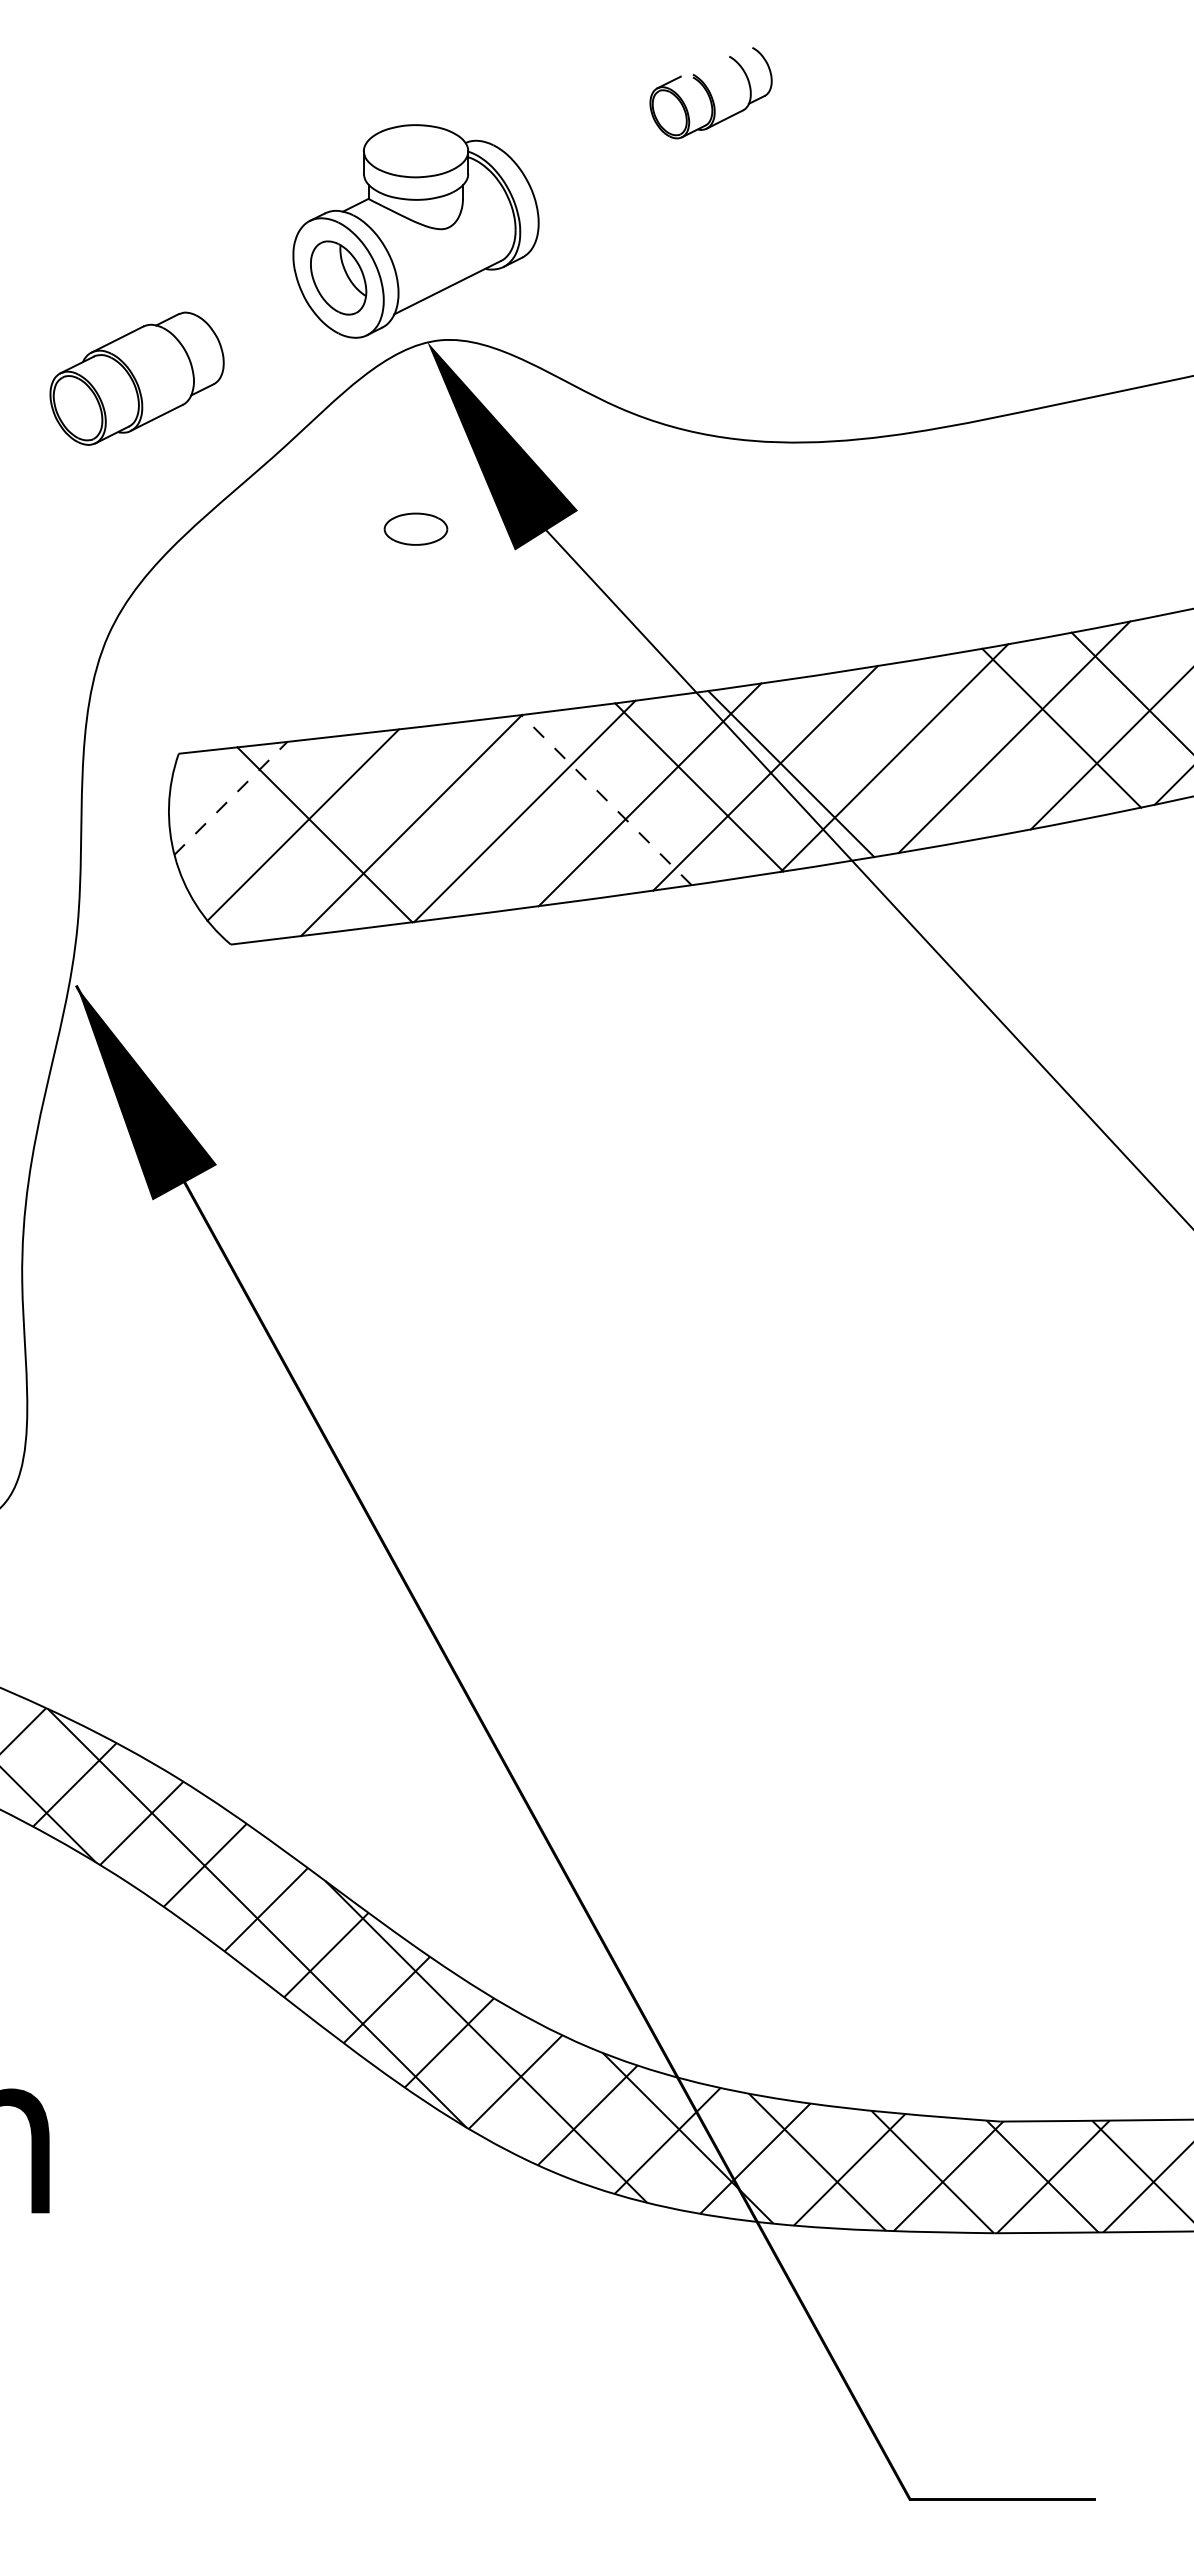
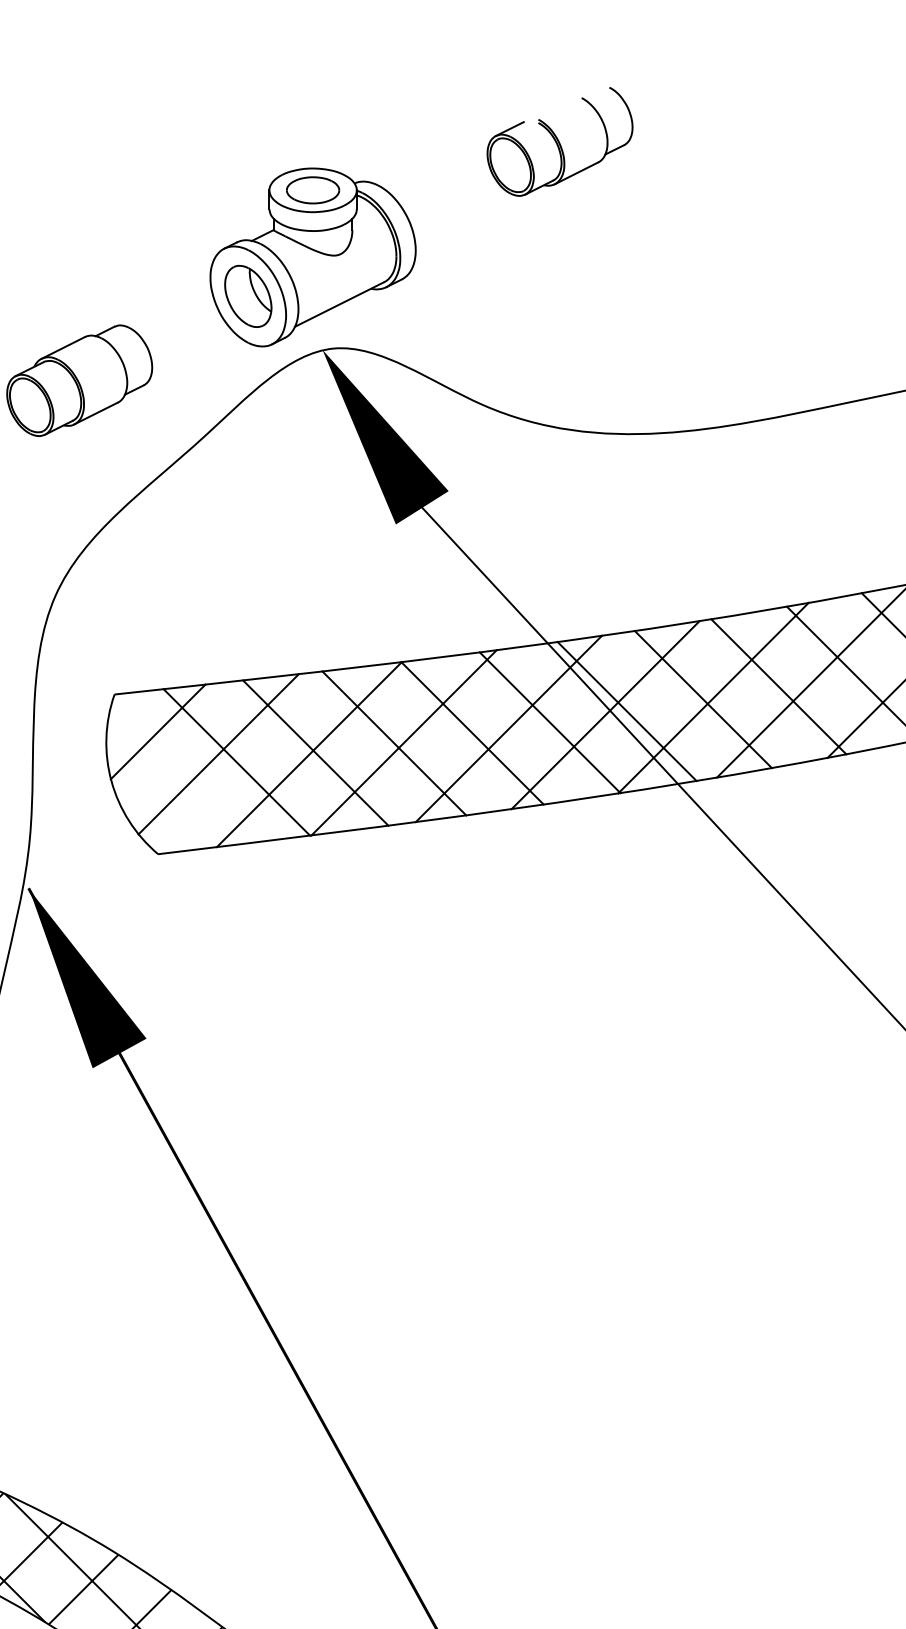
part: (710, 92) -> (559, 141), size x1.43
part: (415, 528) -> (312, 189), moved
line: (972, 744) -> (778, 686), added
line: (882, 759) -> (703, 699), added
line: (231, 798) -> (158, 731), dashed -> solid
line: (606, 799) -> (472, 732), dashed -> solid
line: (513, 812) -> (394, 743), added
line: (419, 823) -> (316, 752), added

